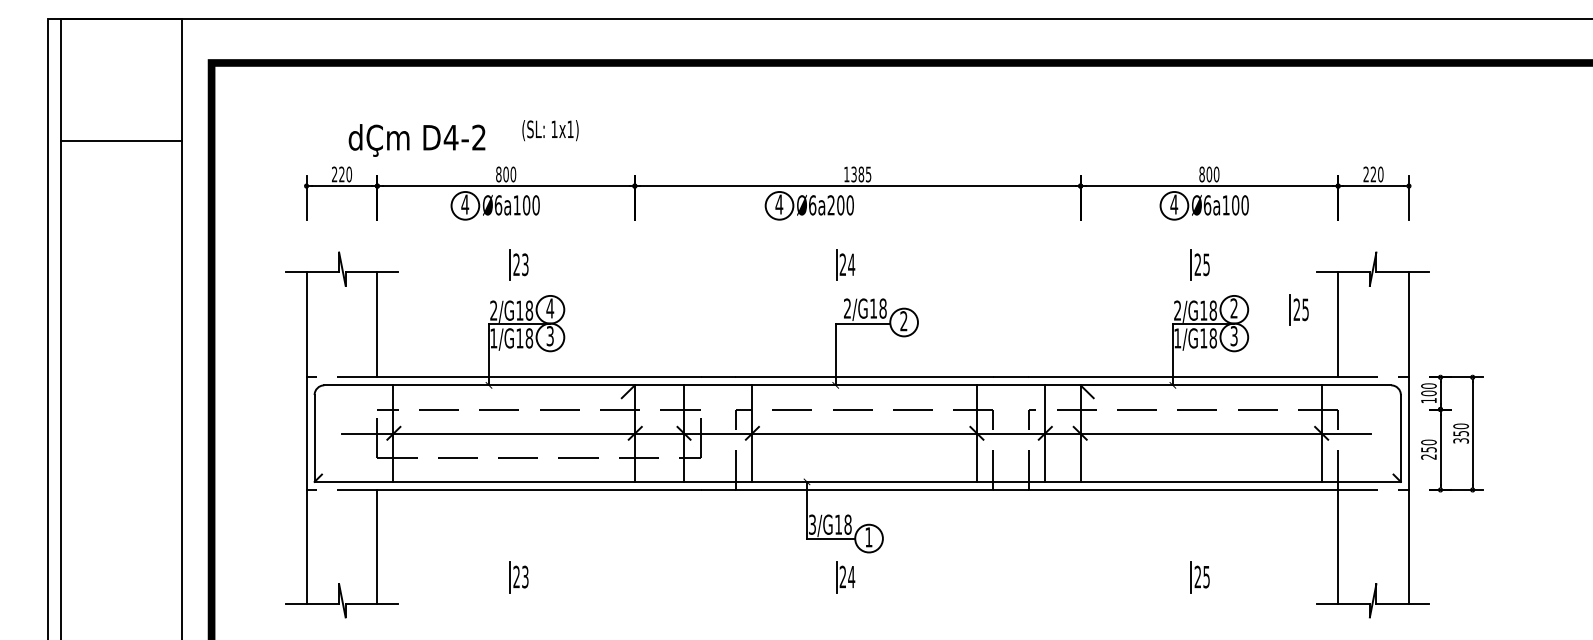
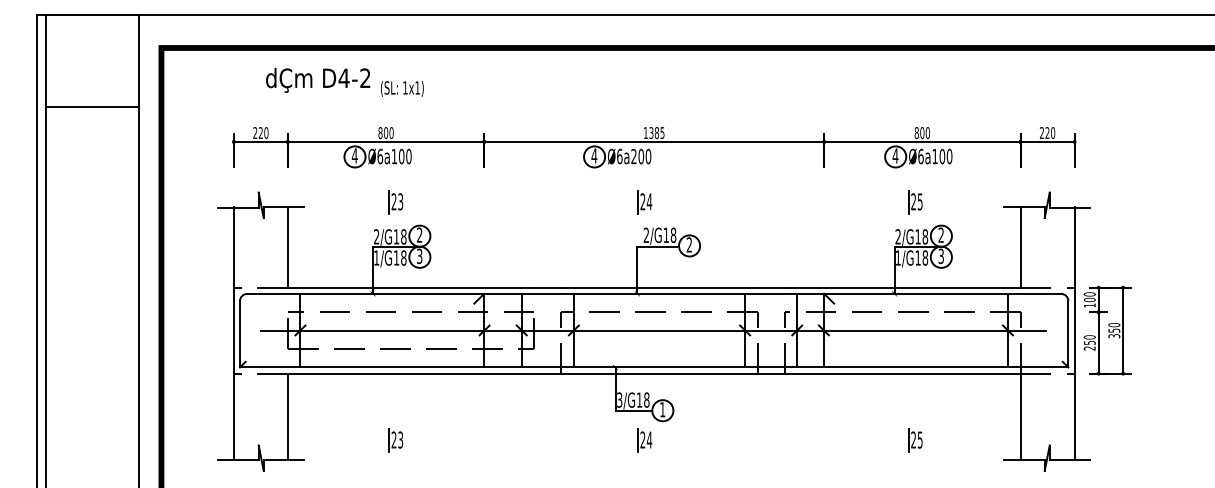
text: (550, 130) -> (402, 88), moved
text: (416, 140) -> (317, 80), moved
text: (550, 308) -> (419, 235), 4 -> 2
part: (1298, 309) -> (990, 235), removed

